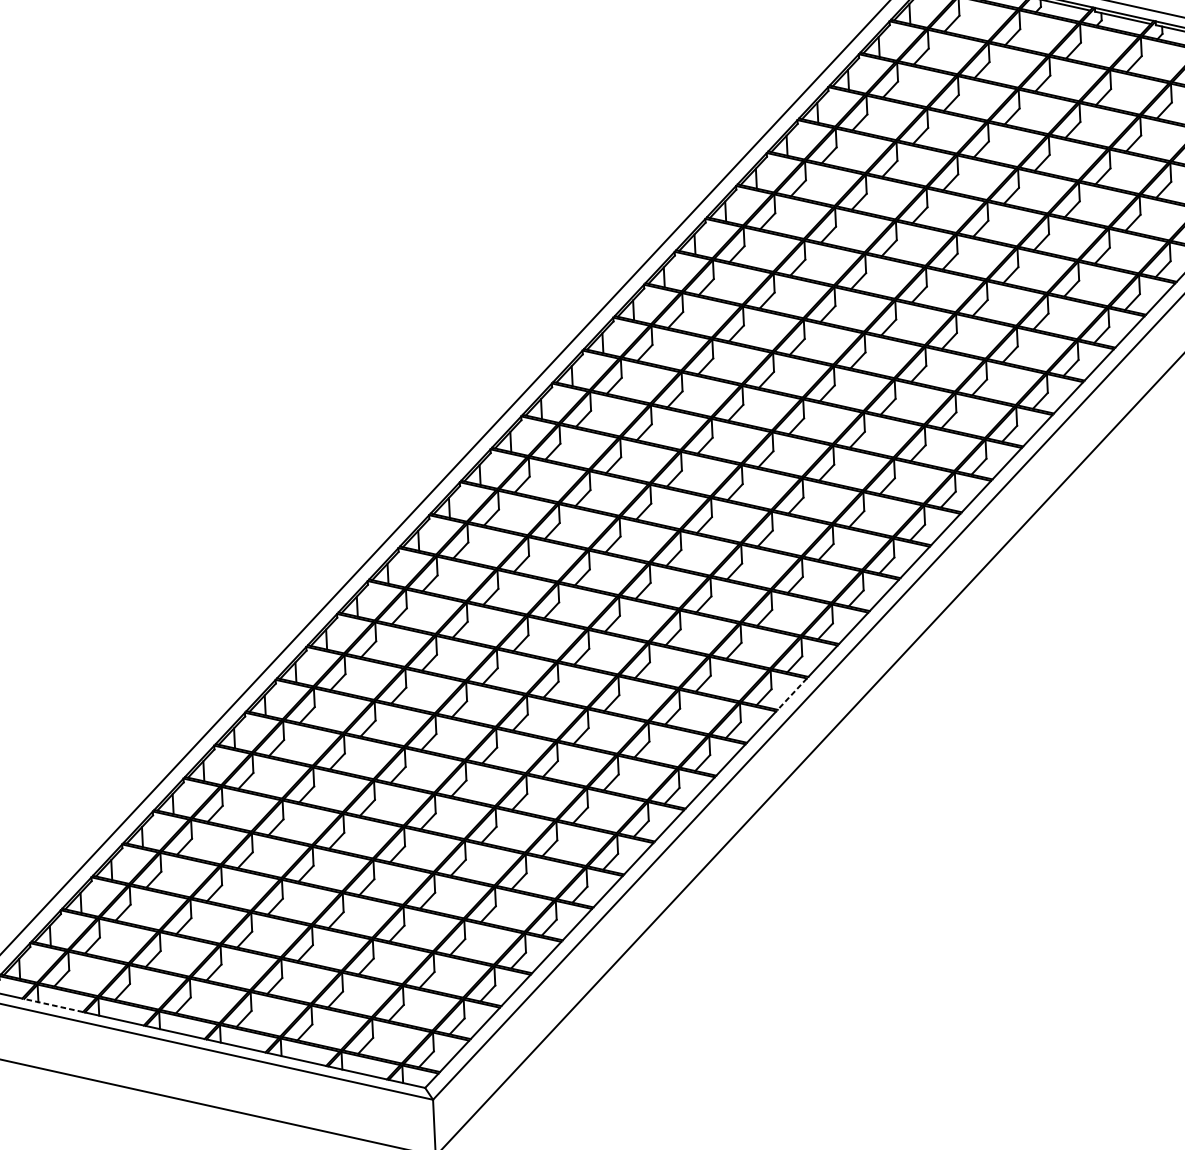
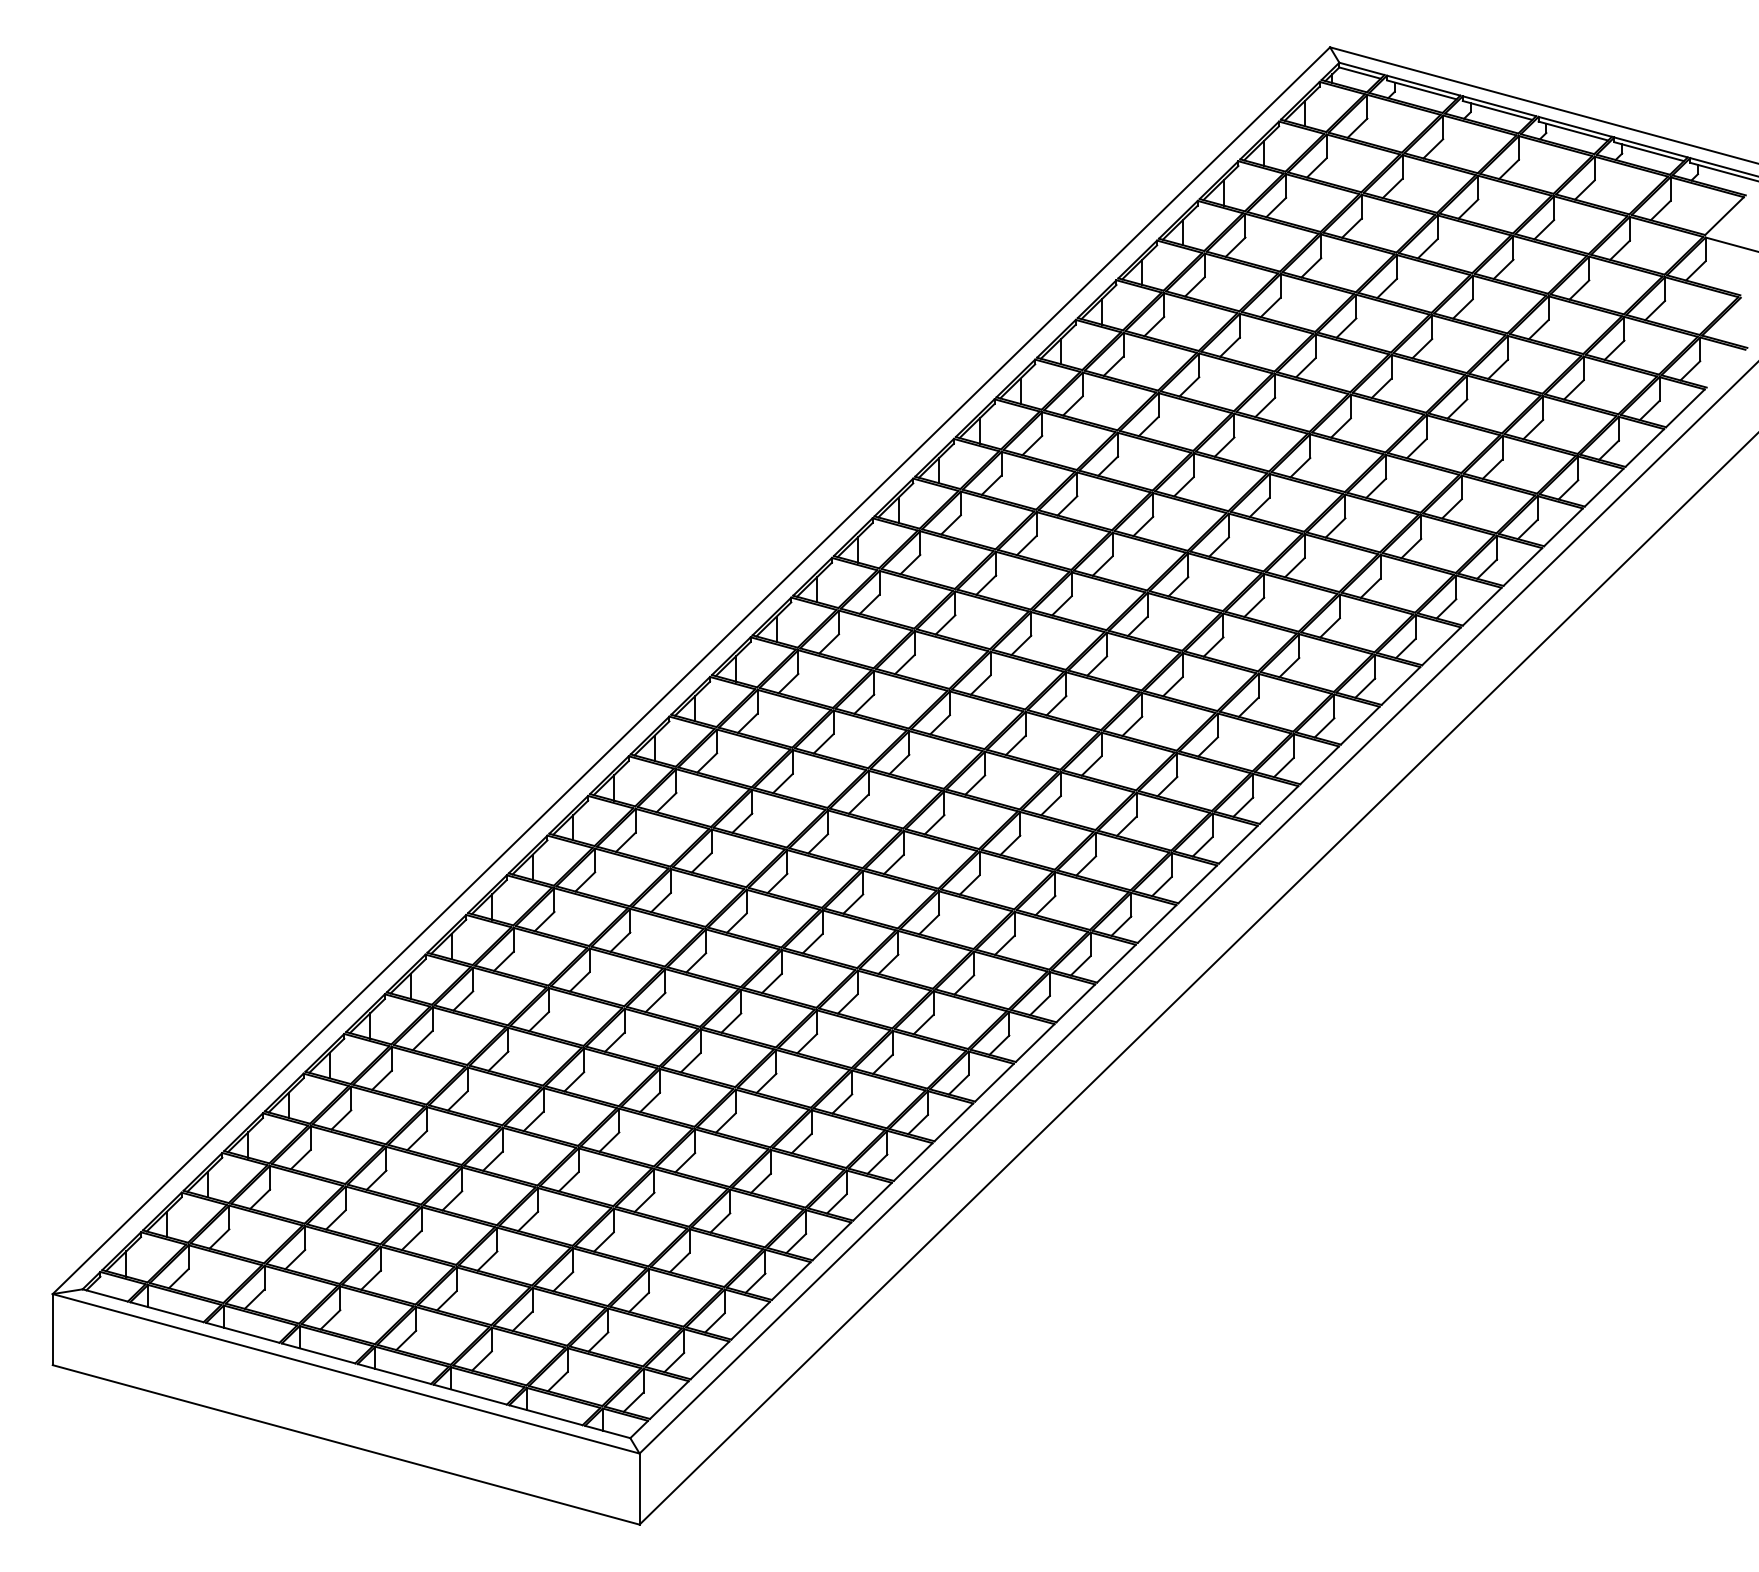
line: (792, 694) -> (1116, 964), dashed -> solid
line: (53, 1005) -> (166, 1312), dashed -> solid

